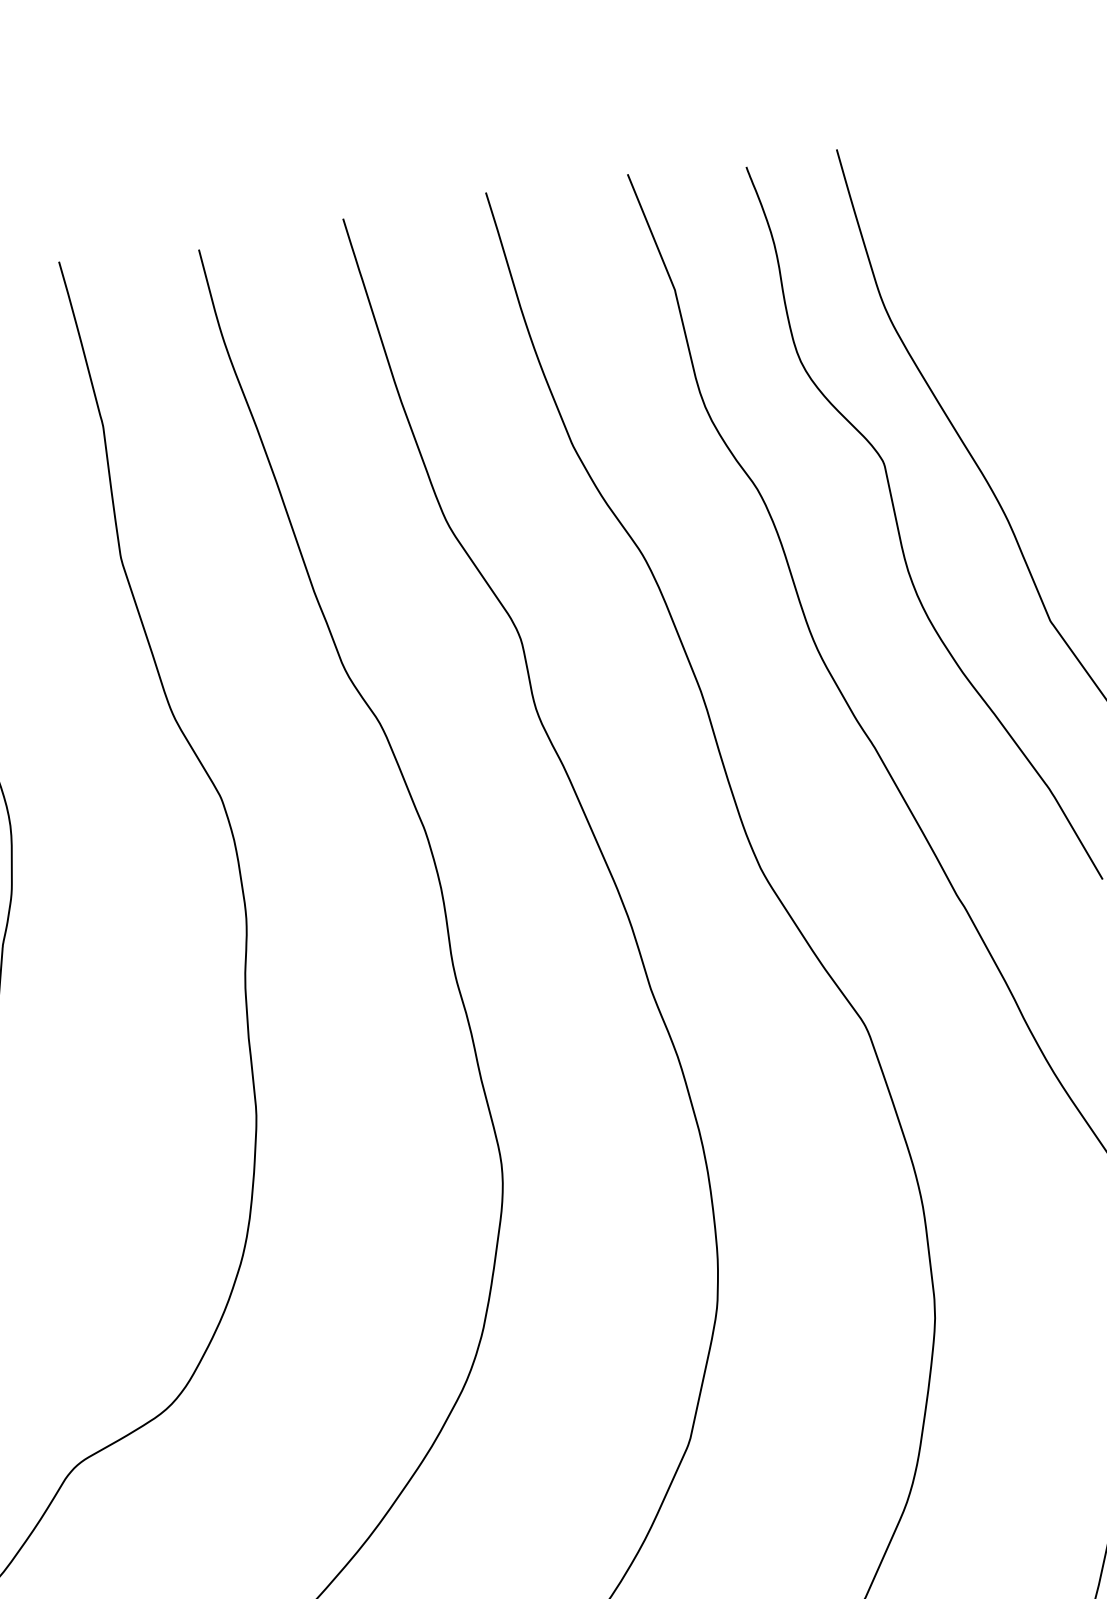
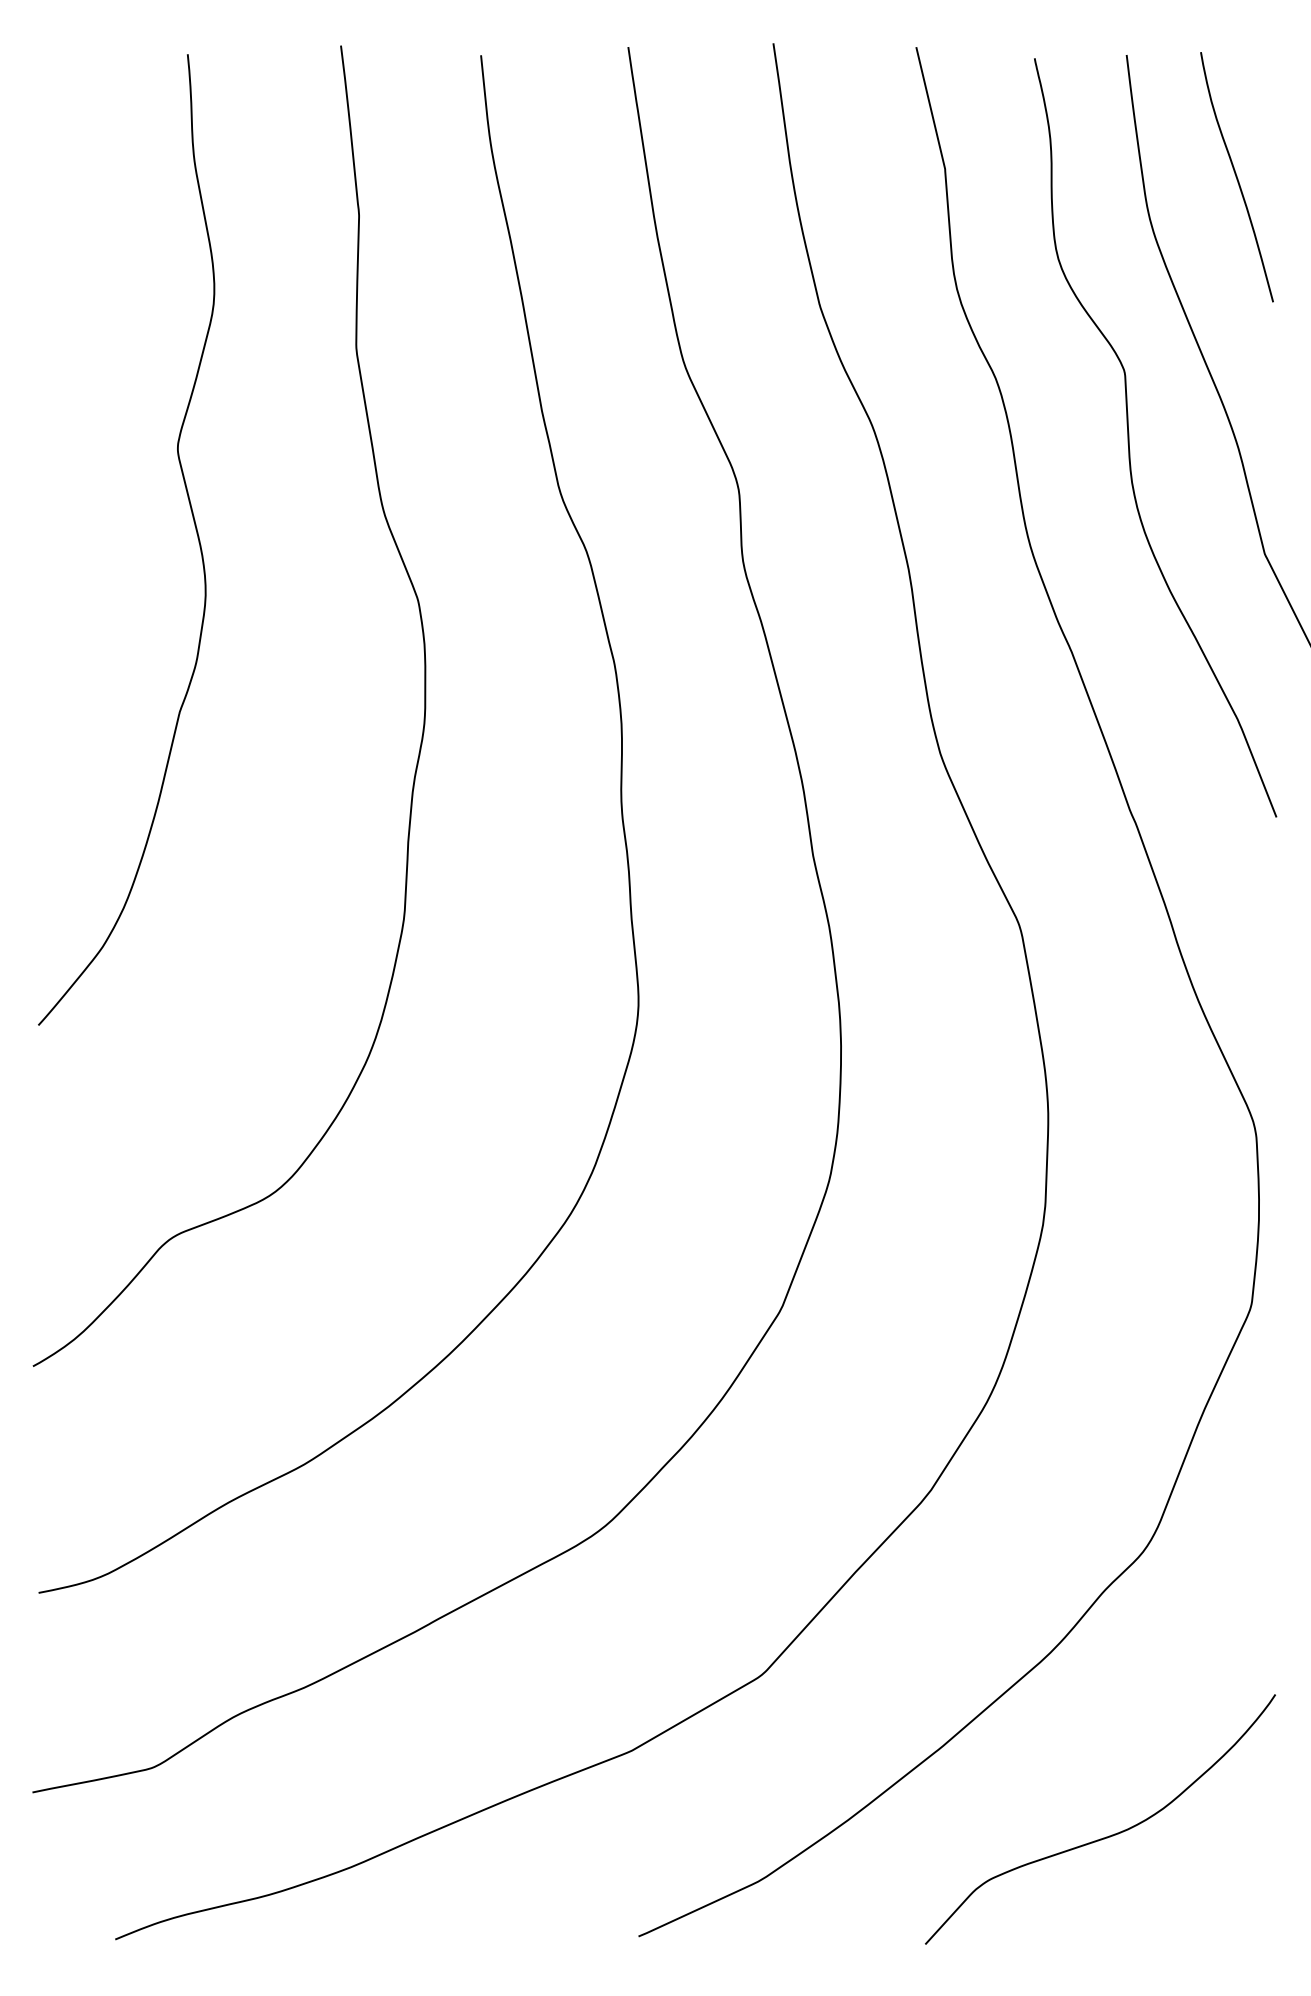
curve: (964, 253) -> (1236, 177), added

